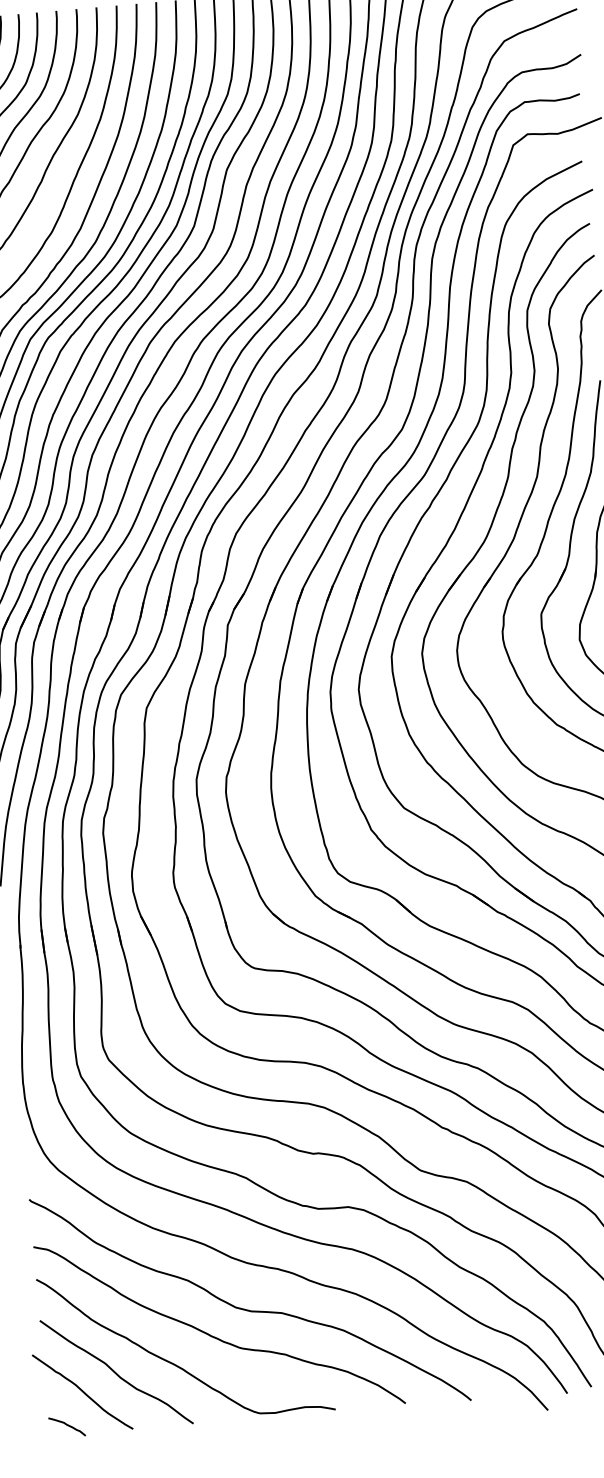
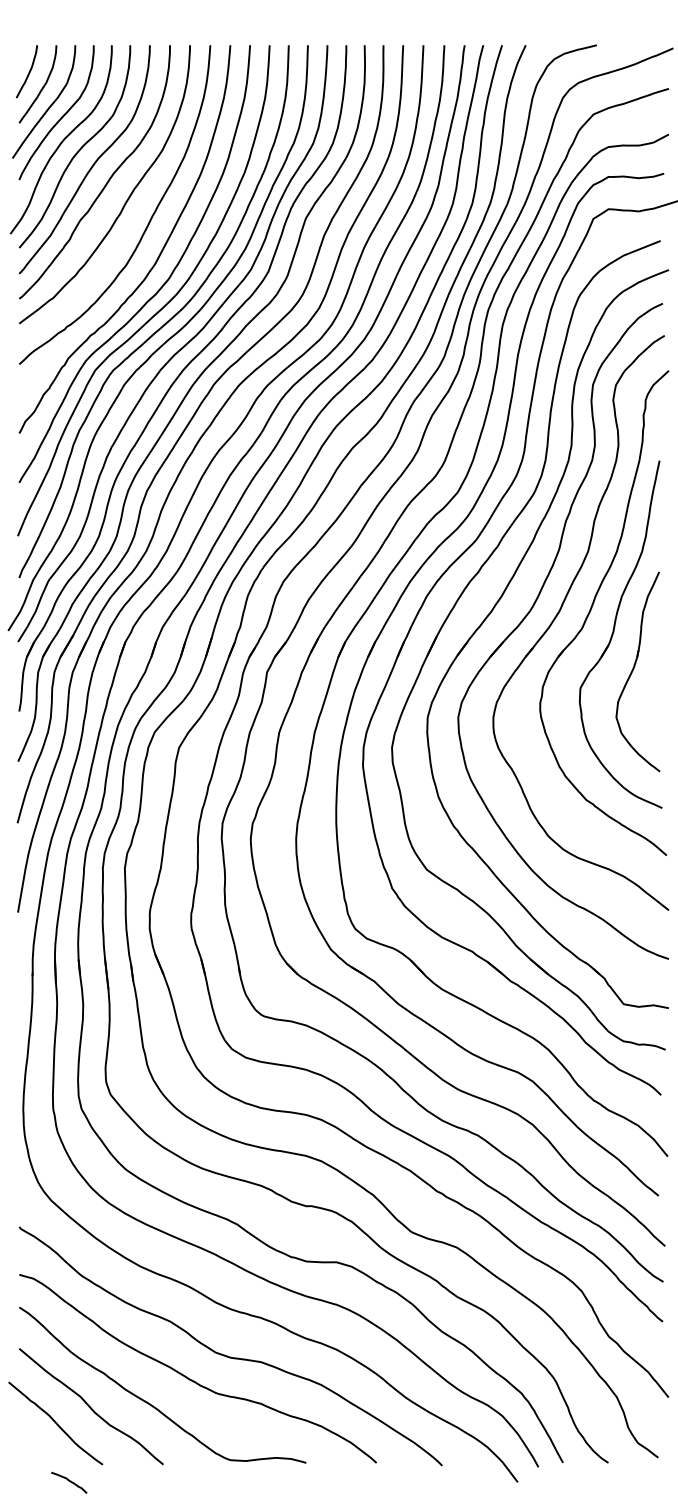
curve: (67, 1425) -> (69, 1481), moved

